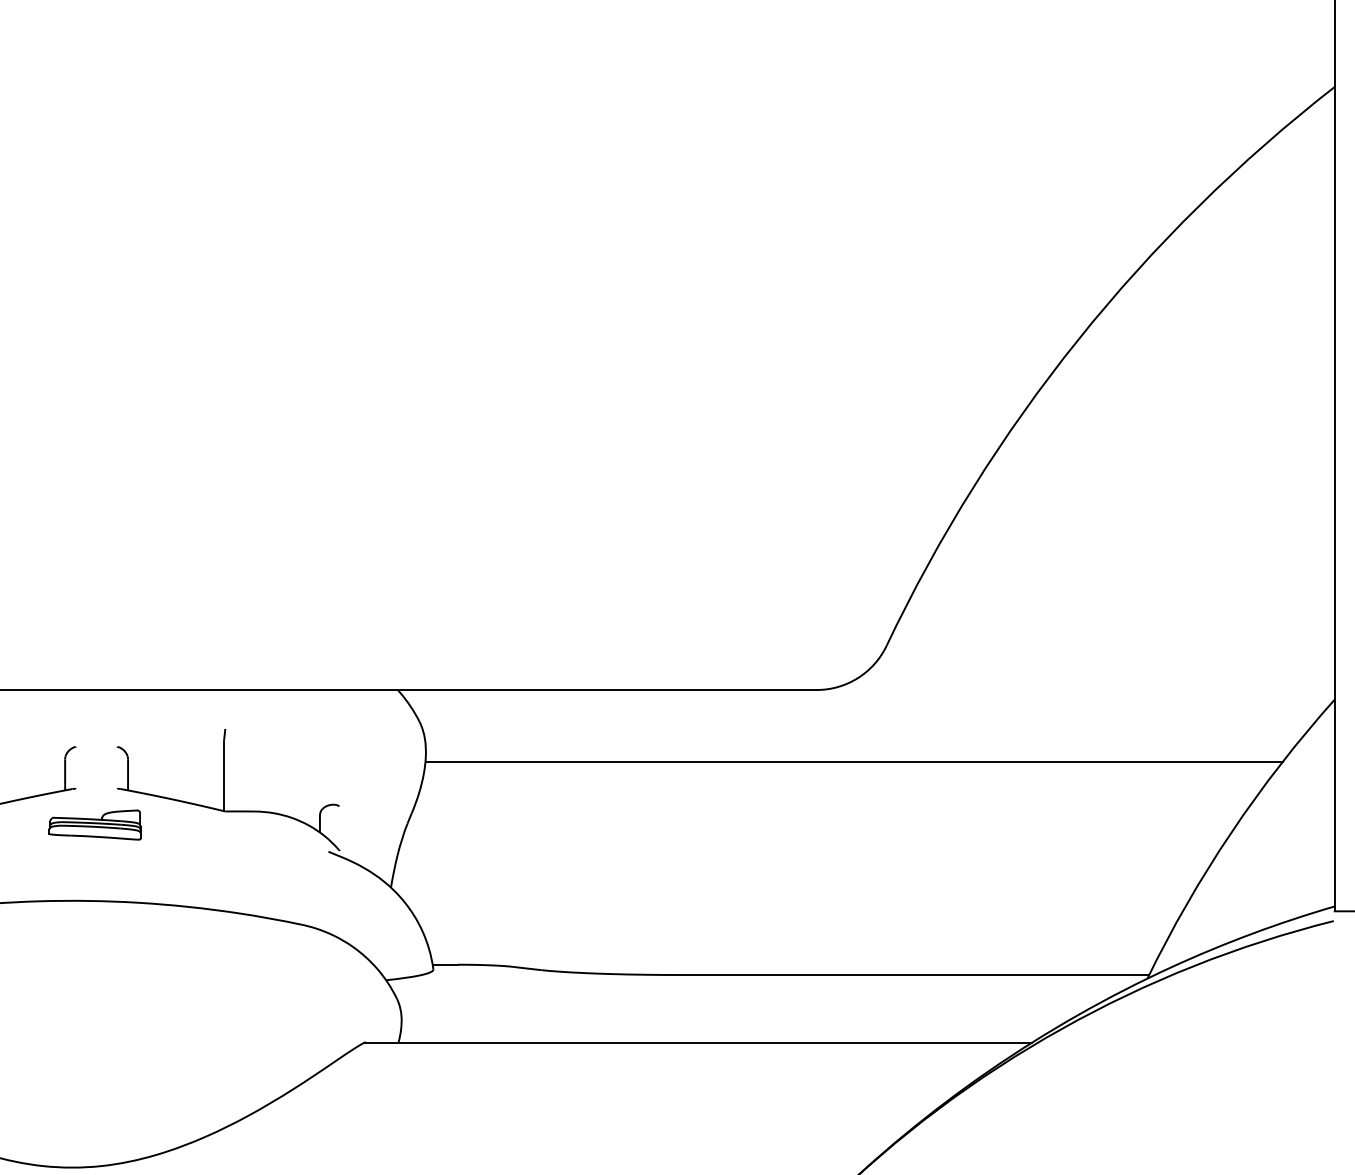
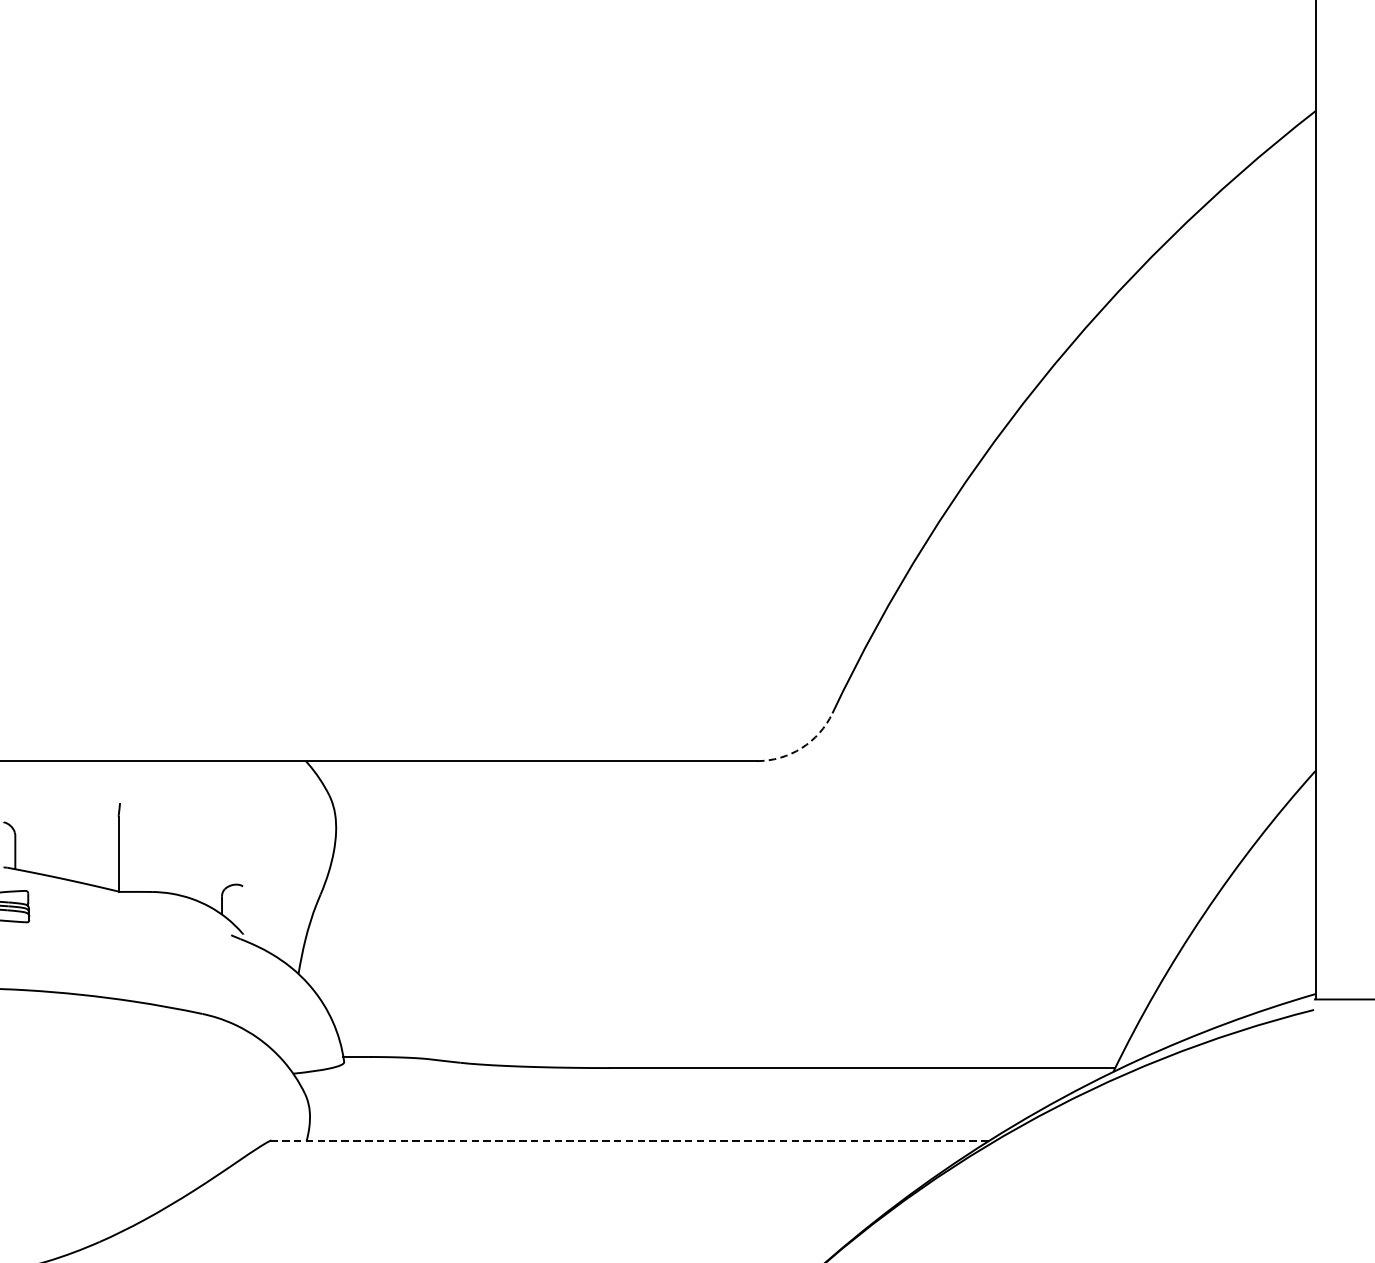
arc: (858, 678) -> (802, 748), solid -> dashed
line: (853, 761) -> (796, 838), removed
line: (697, 1042) -> (628, 1140), solid -> dashed

